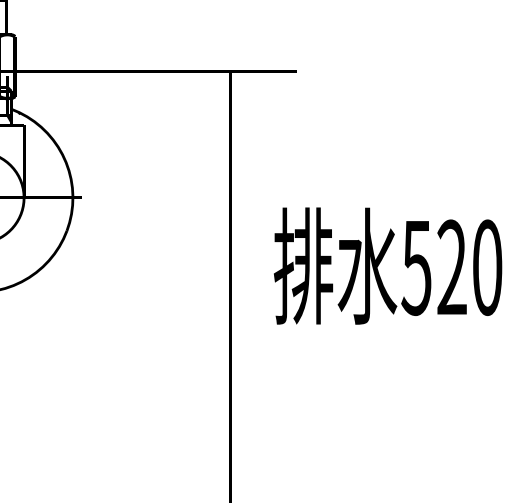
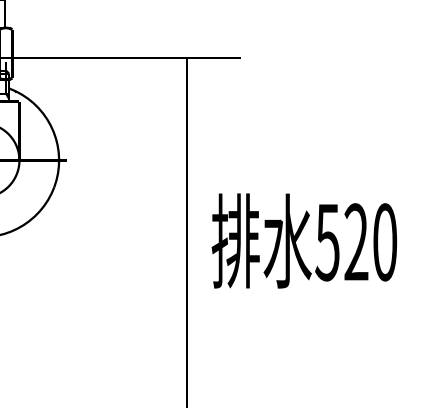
text: (388, 265) -> (304, 240), moved

